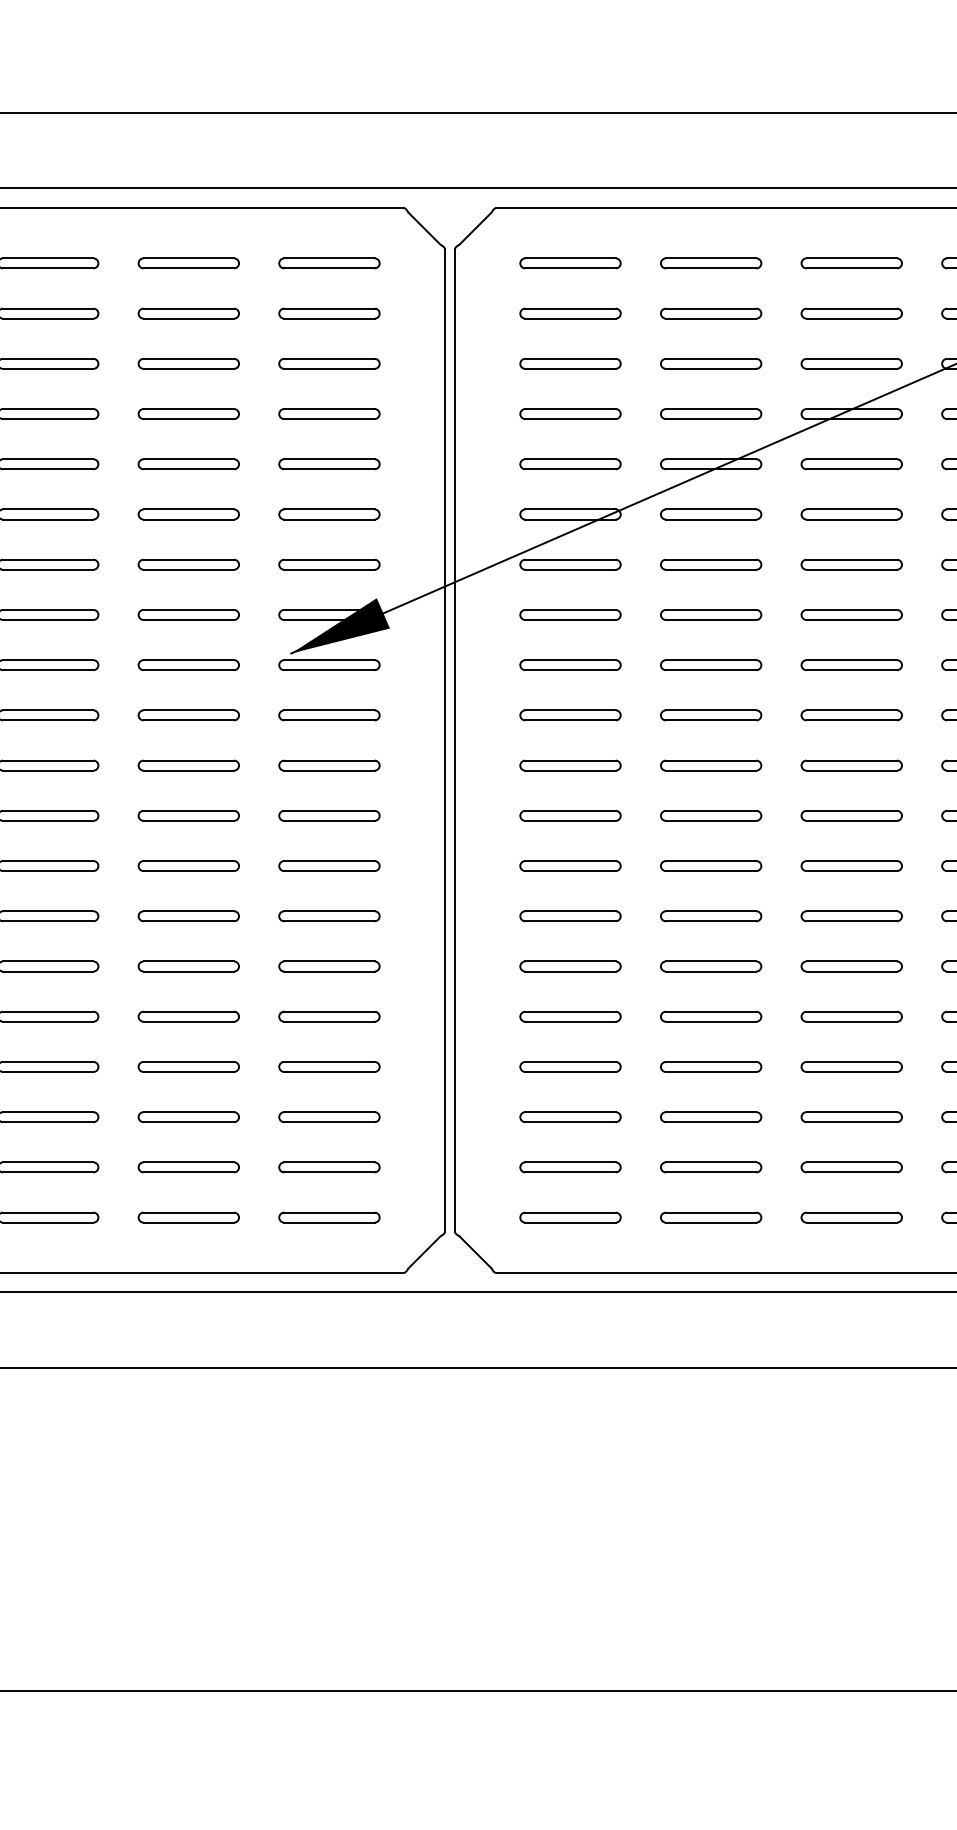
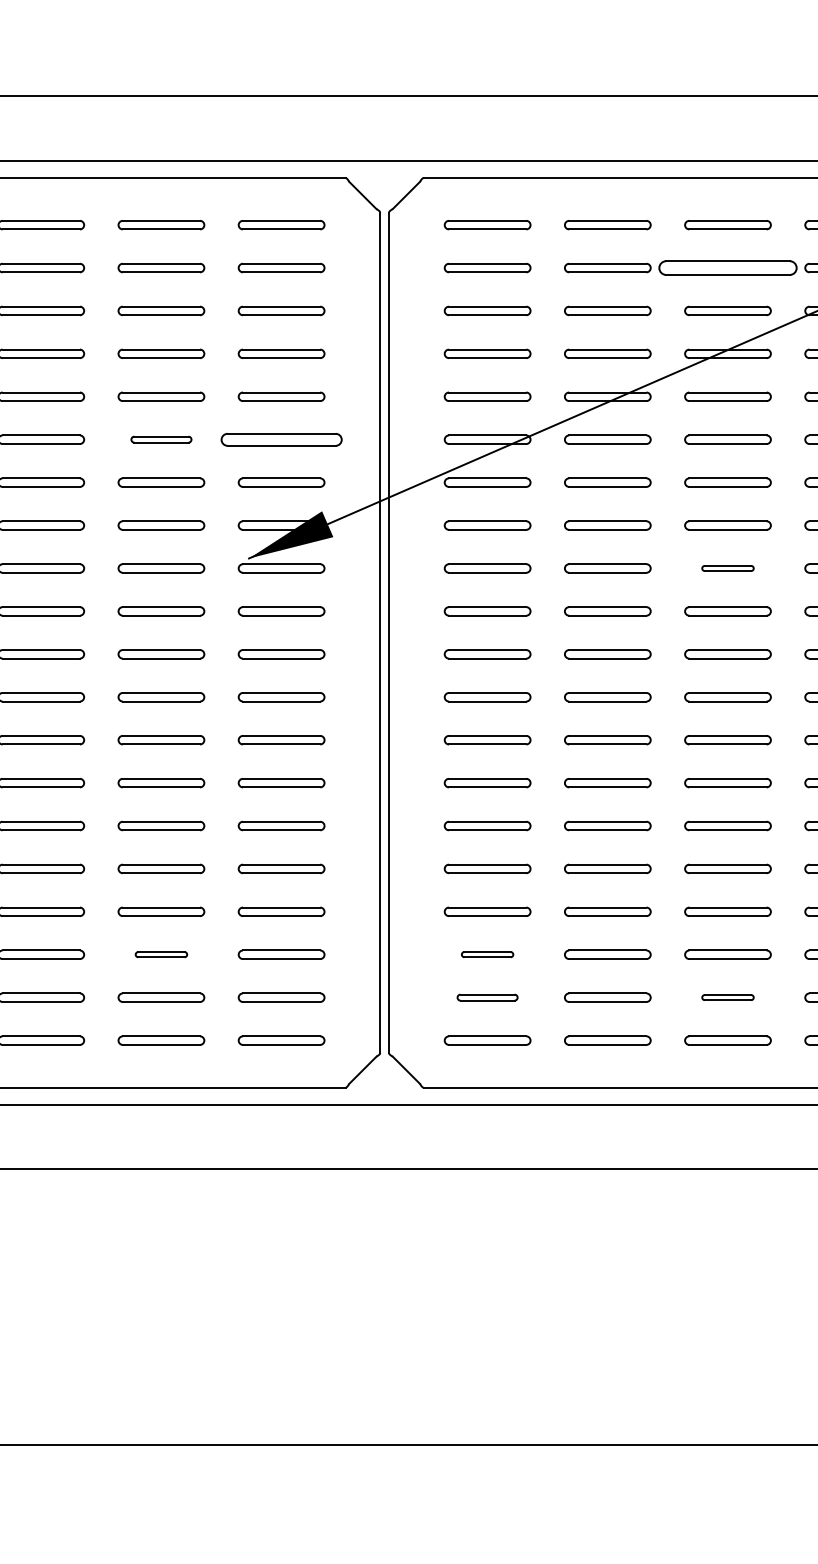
part: (851, 312) -> (727, 267), size x1.6
part: (188, 514) -> (161, 439), size x0.7
part: (329, 514) -> (281, 439), size x1.4
part: (851, 665) -> (727, 568), size x0.6
part: (188, 1116) -> (161, 954), size x0.6
part: (570, 1116) -> (487, 954), size x0.6
part: (570, 1167) -> (487, 997), size x0.7
part: (851, 1167) -> (727, 997), size x0.6

